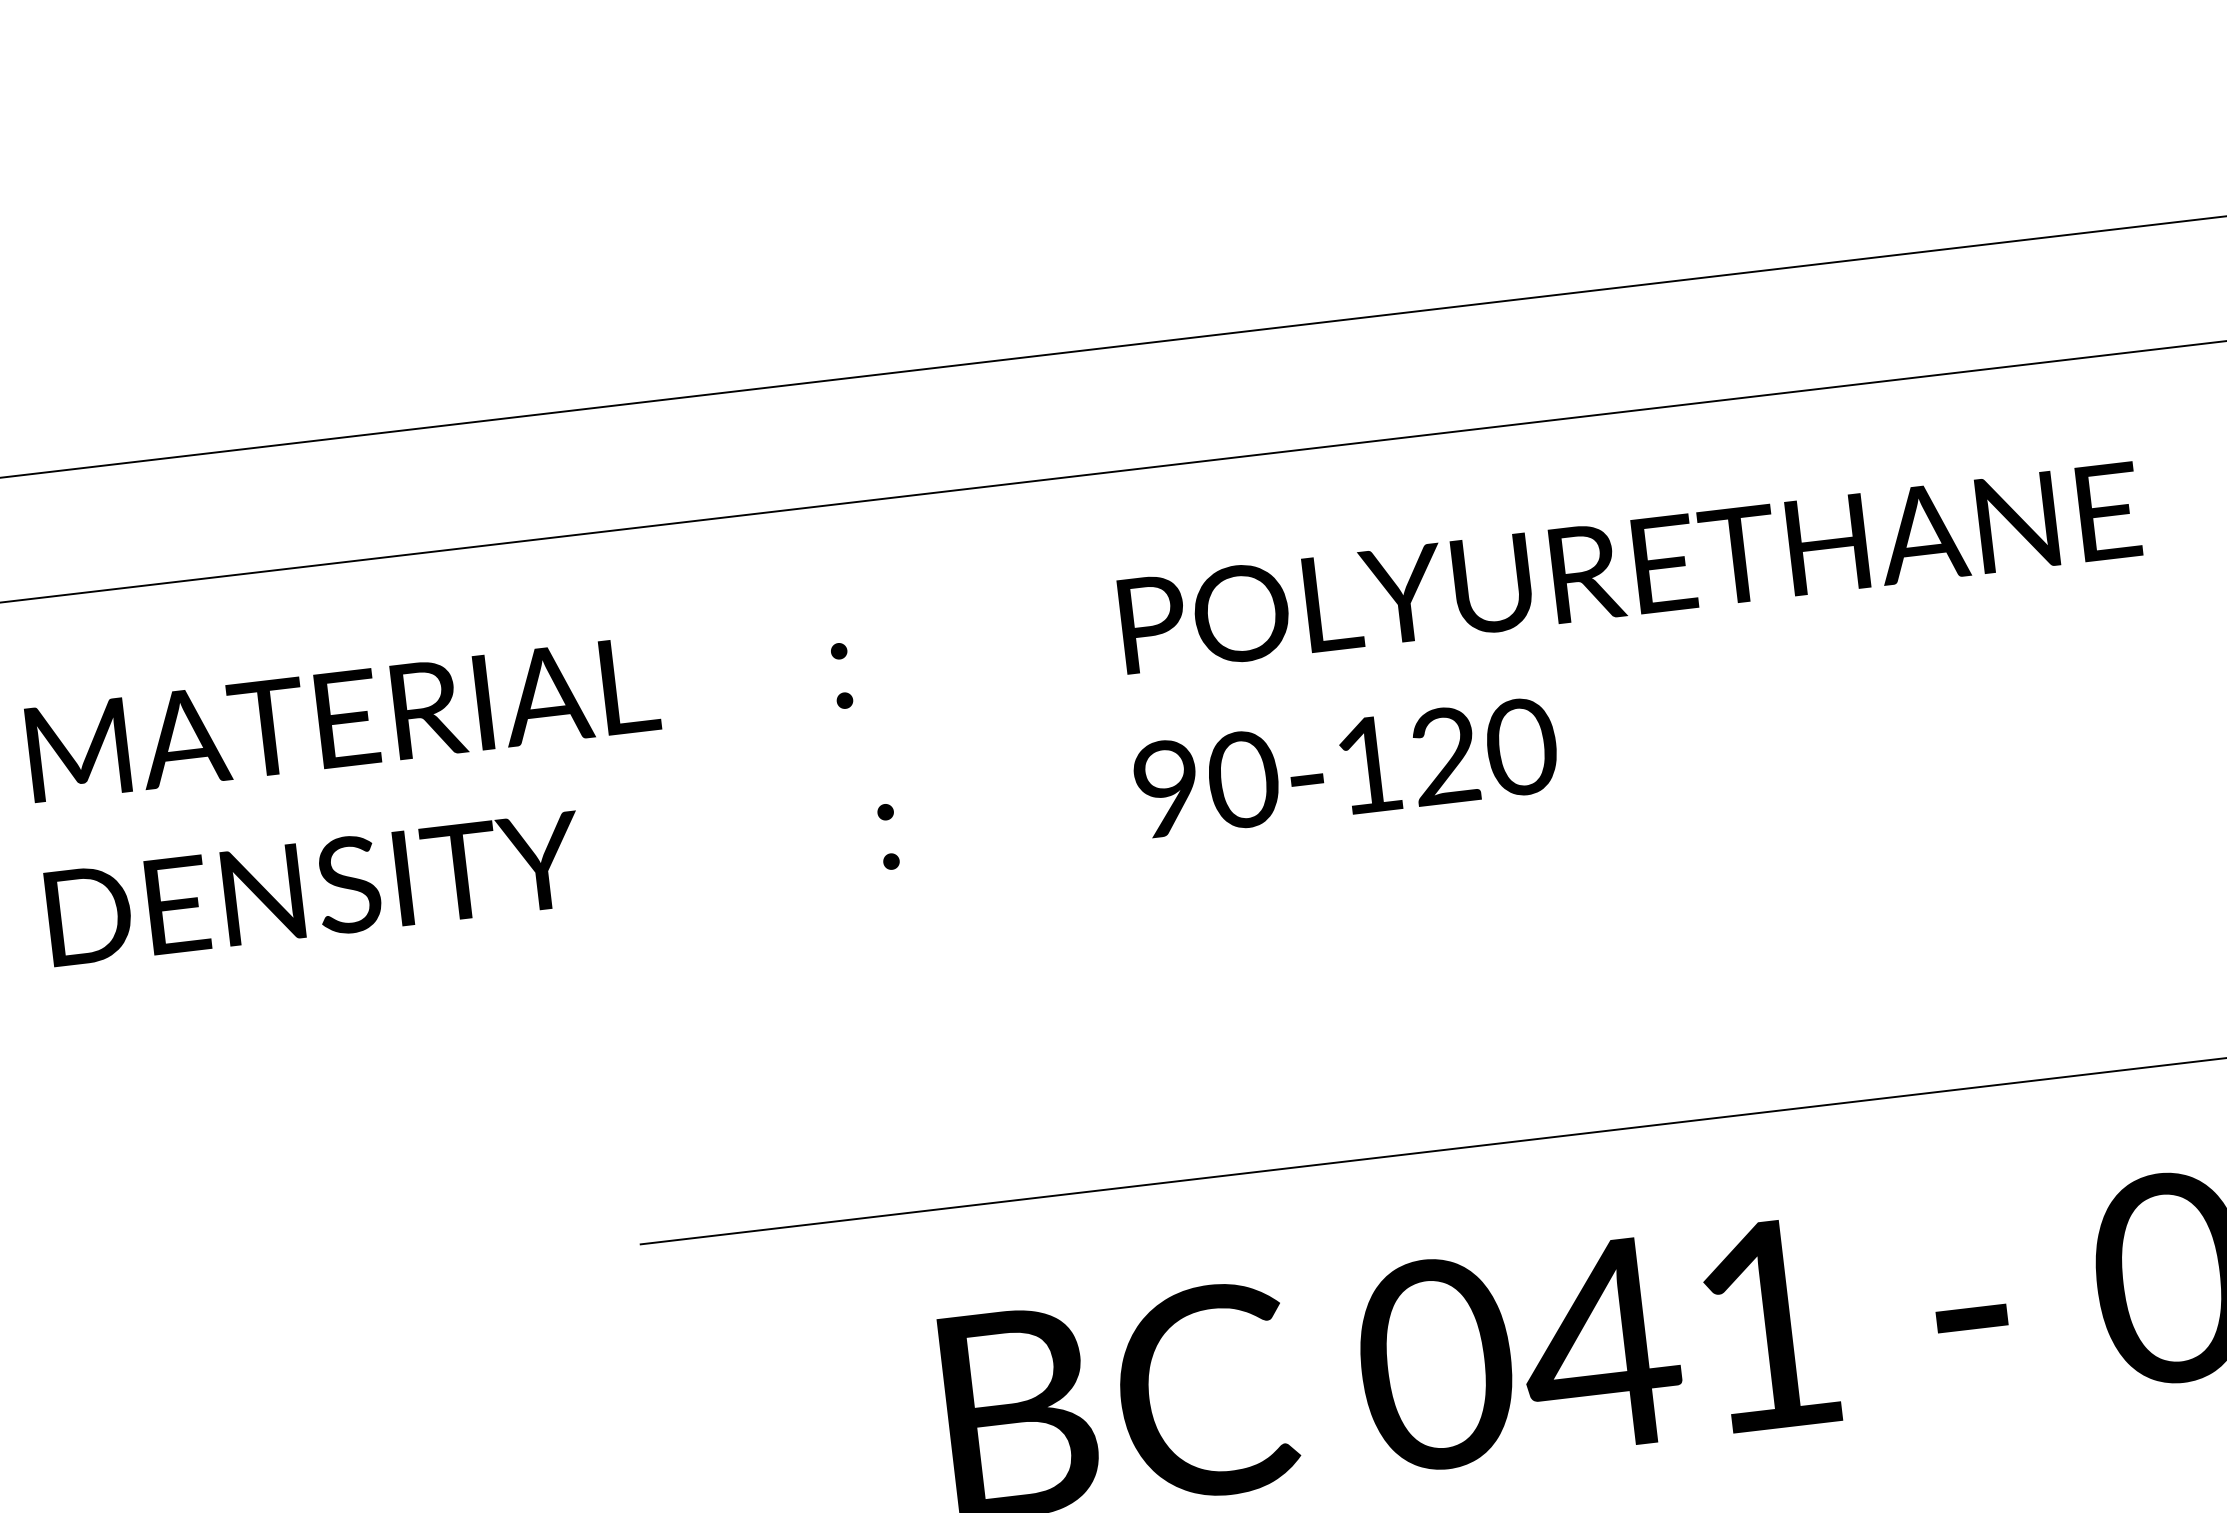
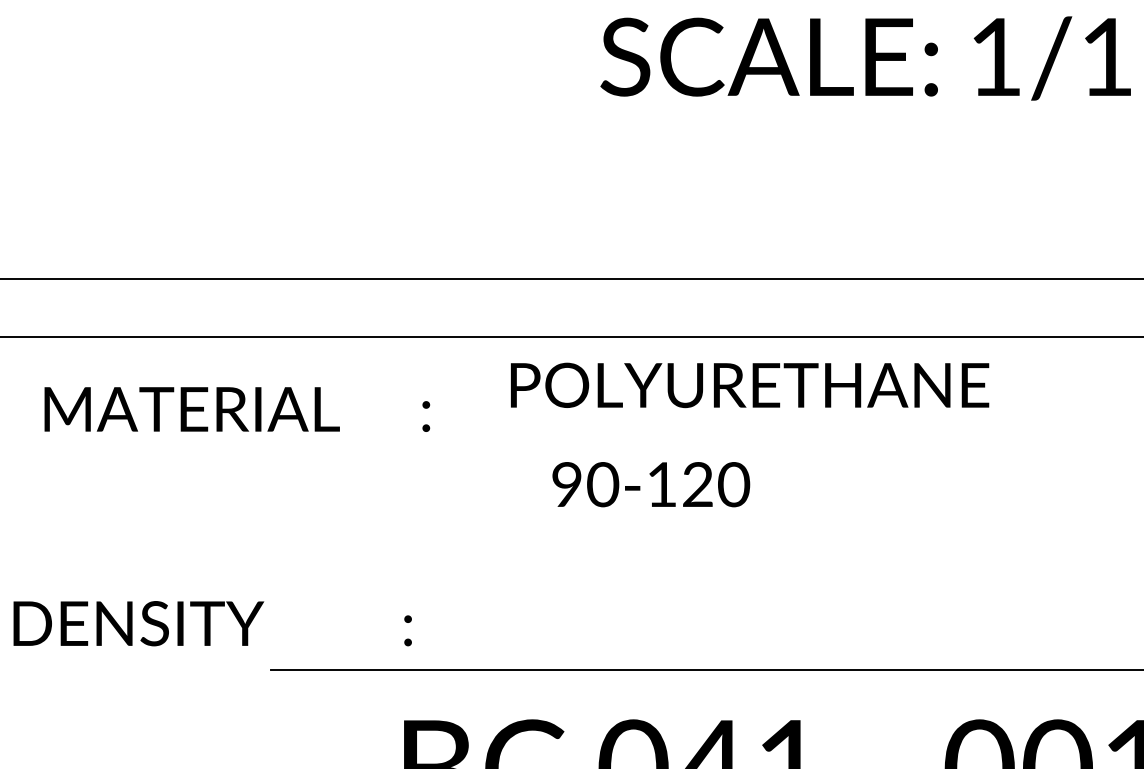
text: (1630, 568) -> (750, 385), moved
text: (439, 708) -> (237, 409), moved
text: (1346, 767) -> (651, 484), moved
text: (471, 870) -> (212, 623), moved

